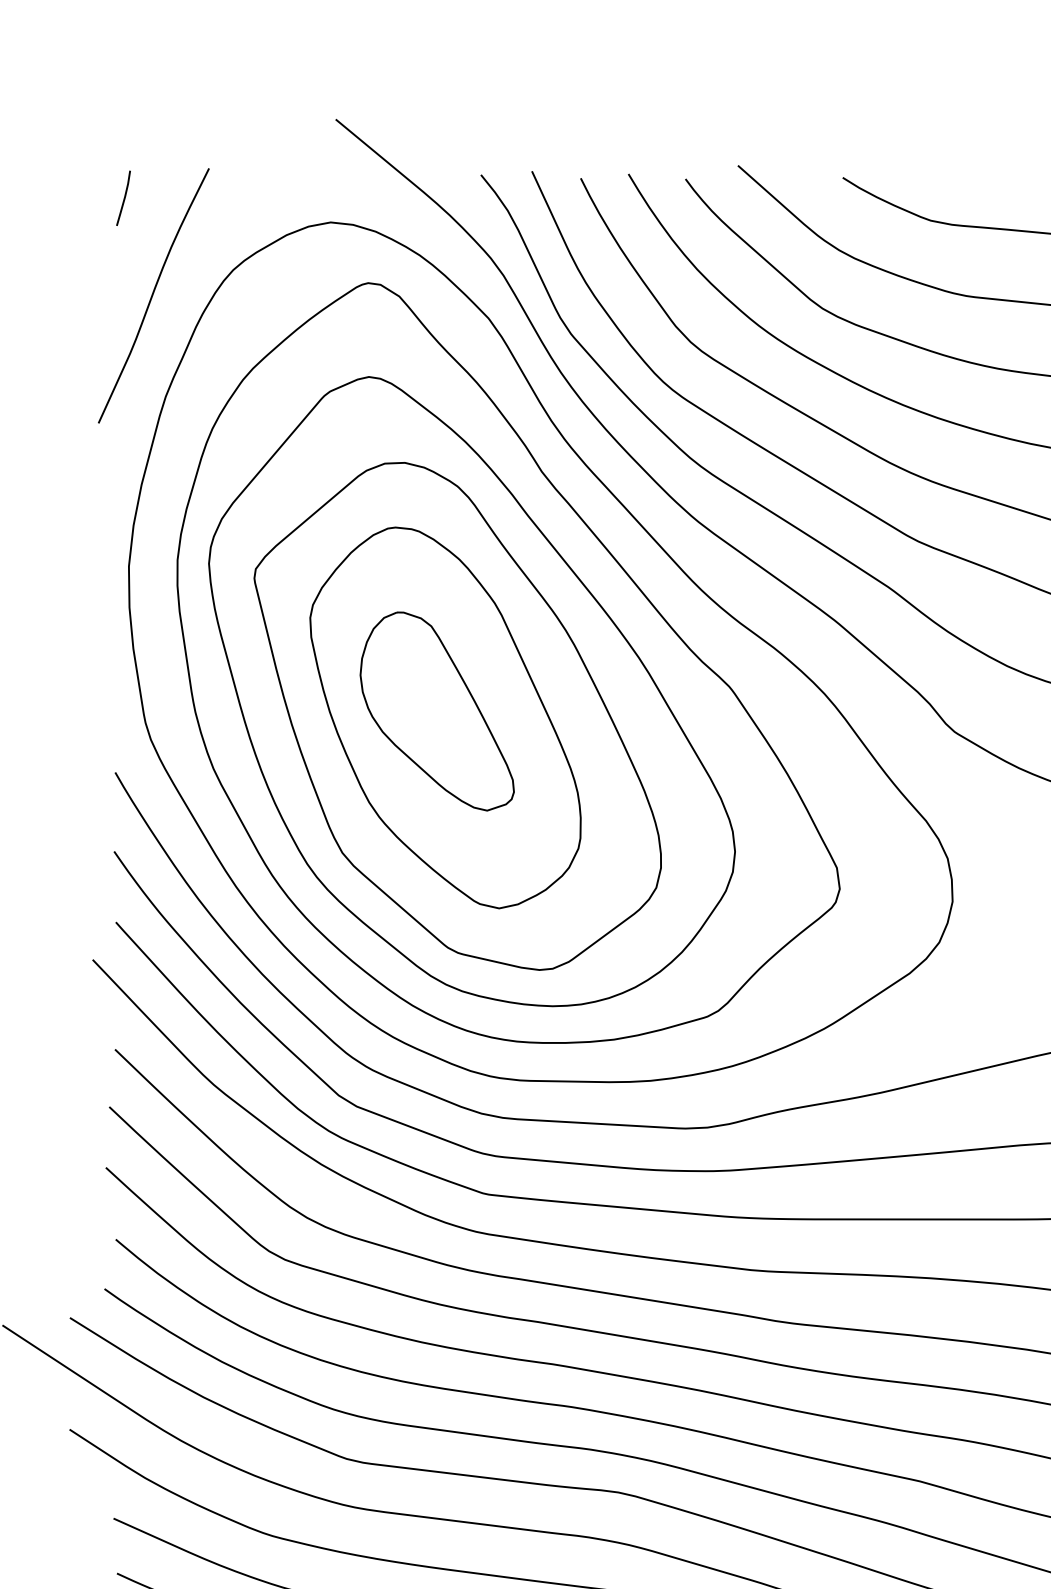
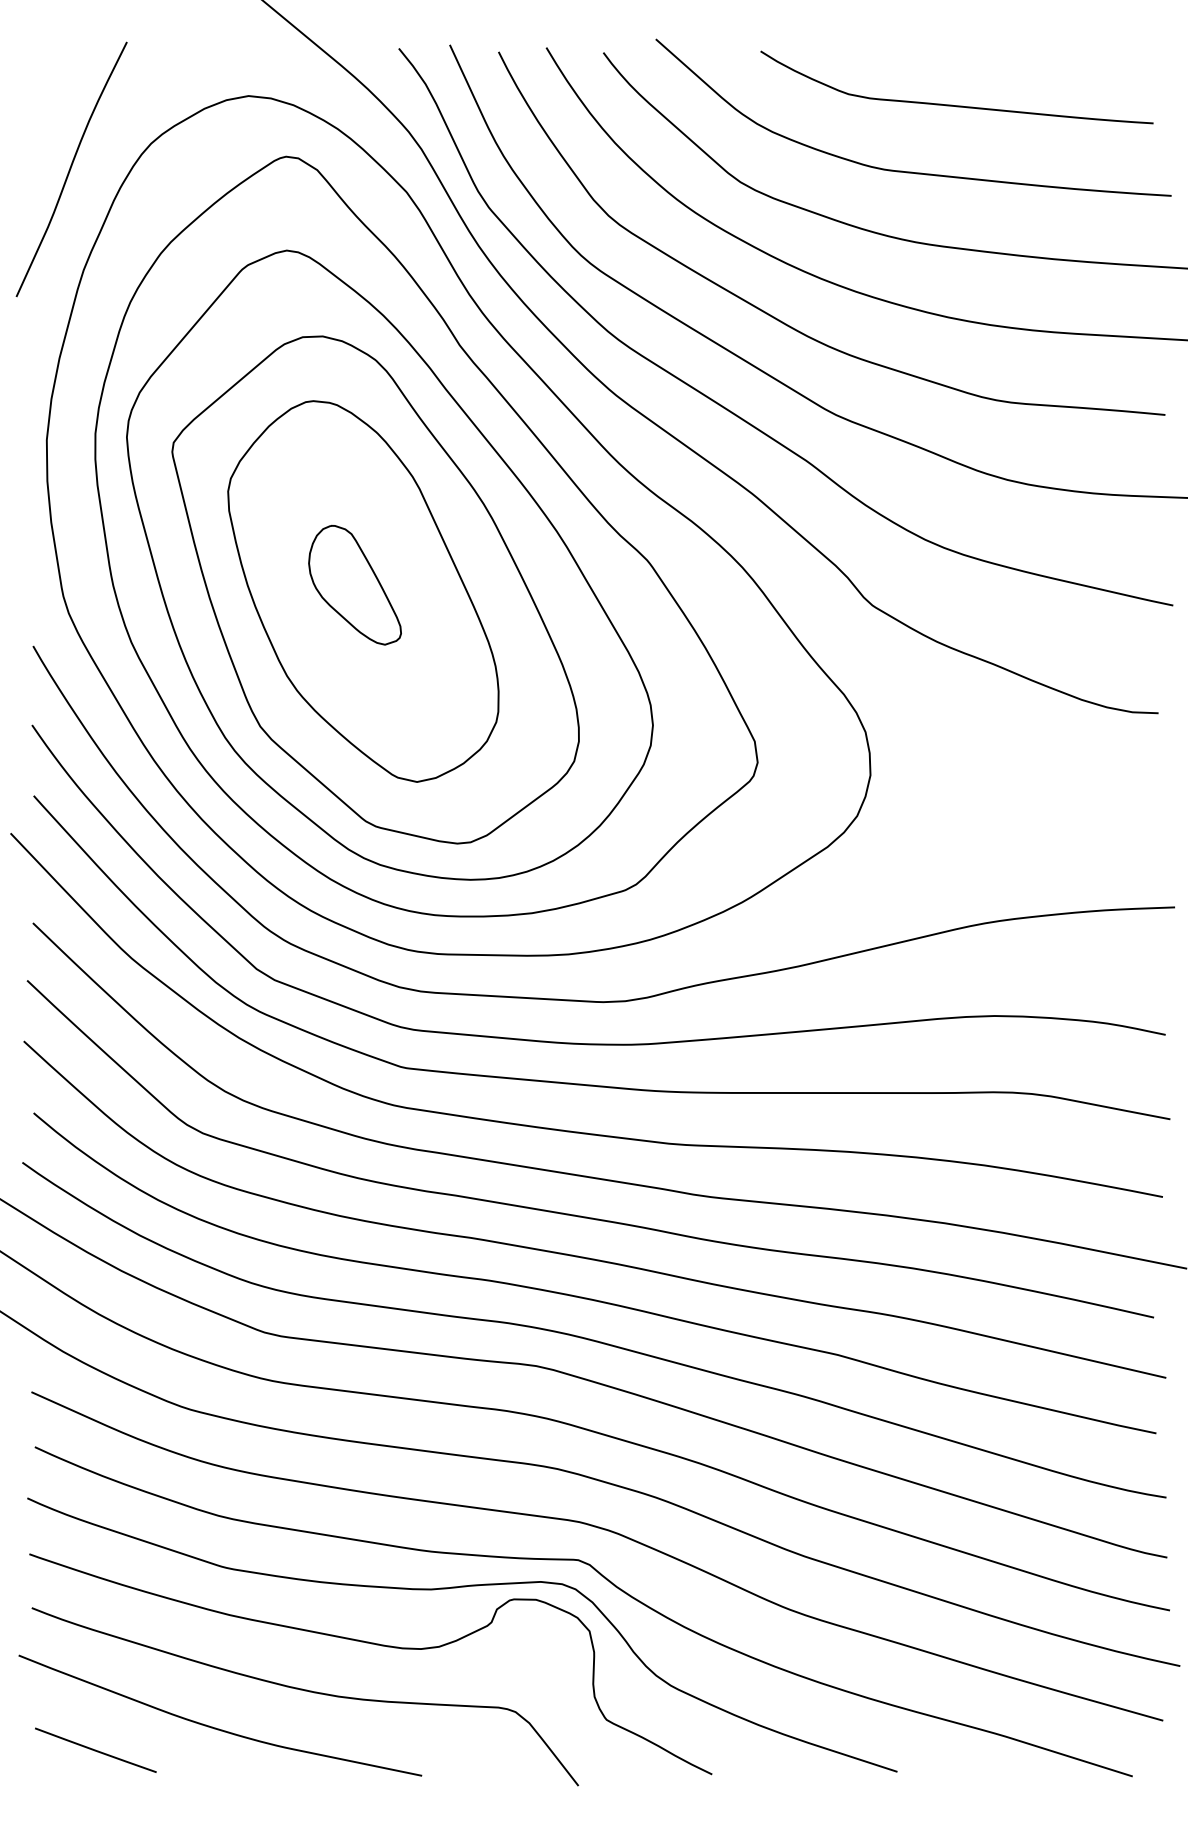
line: (123, 197) -> (41, 71), removed
part: (436, 711) -> (354, 585), size x0.6

